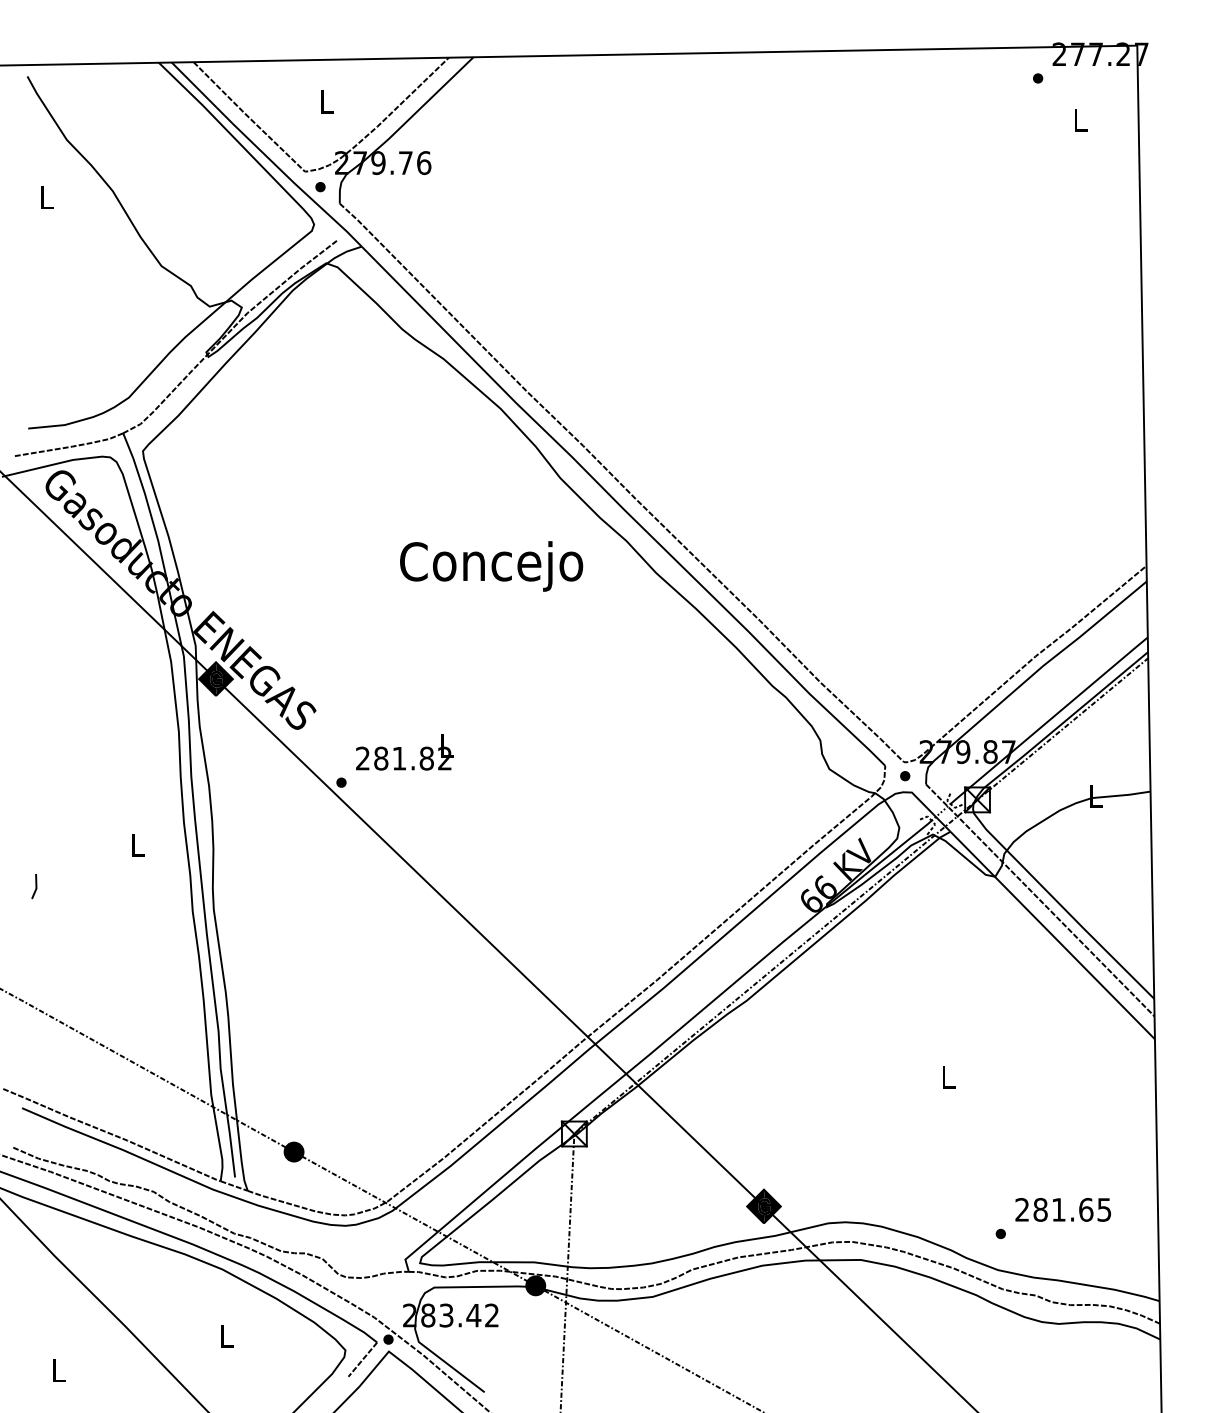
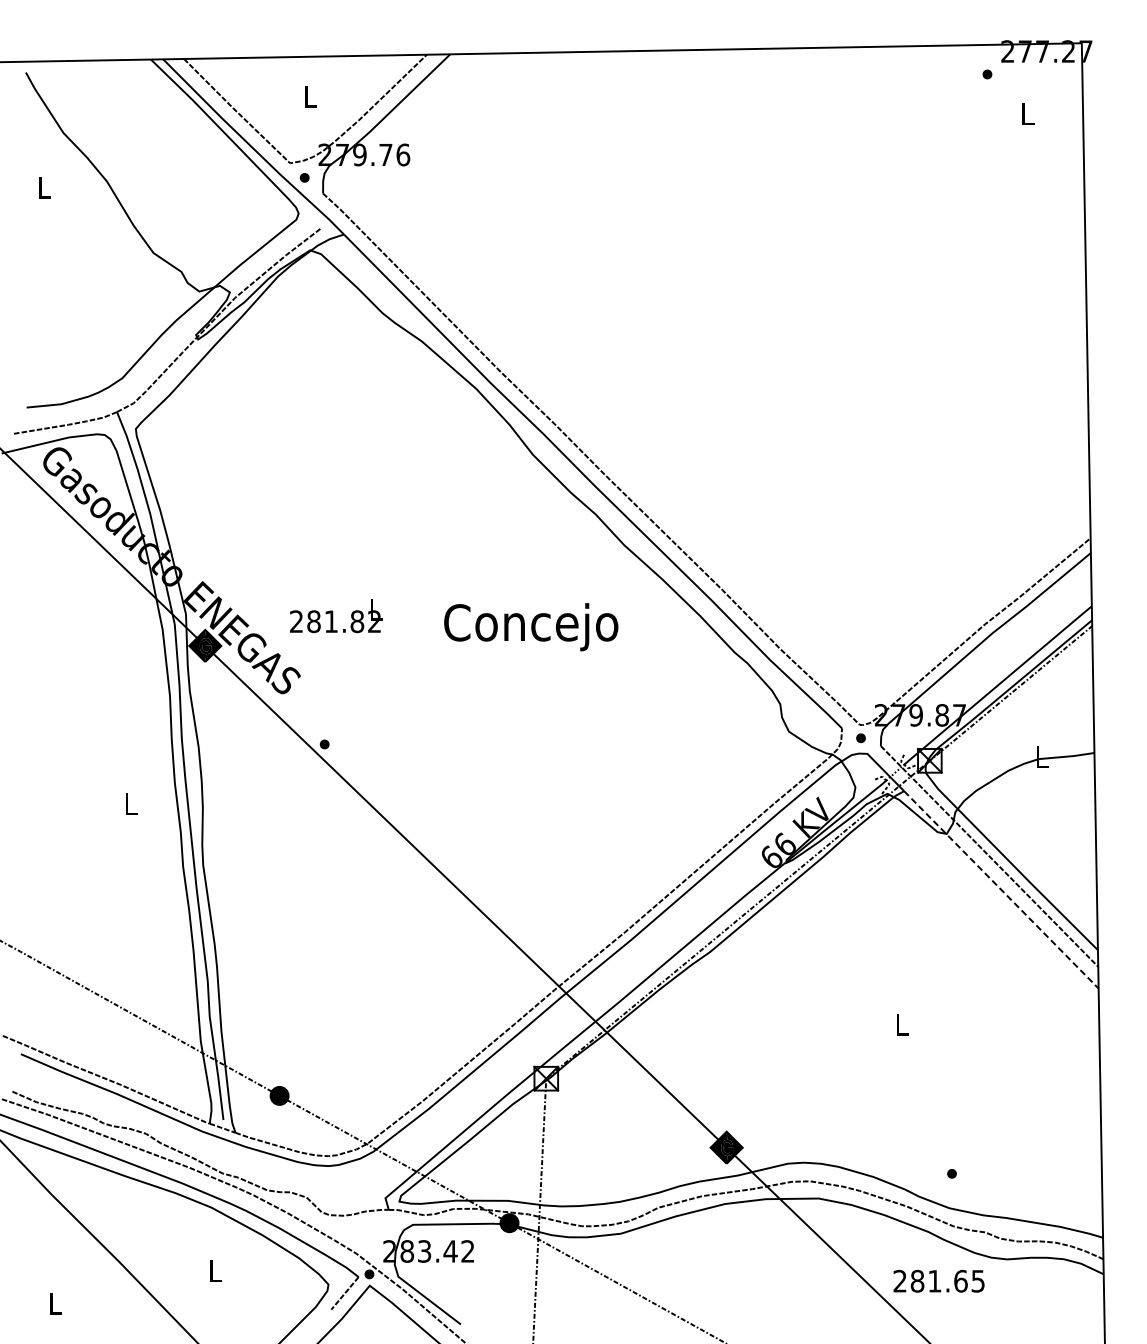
text: (491, 566) -> (531, 627), moved
text: (404, 752) -> (336, 615), moved
line: (35, 886) -> (33, 843), removed
line: (1052, 935) -> (1001, 889), solid -> dashed
text: (1062, 1209) -> (938, 1280), moved

